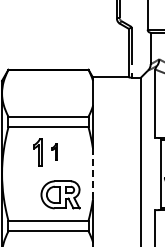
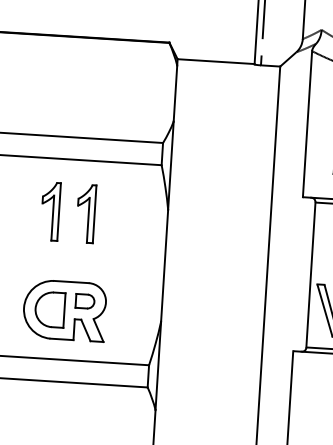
part: (54, 152) -> (85, 214), size x1.67
line: (92, 174) -> (163, 266), dashed -> solid
part: (60, 194) -> (64, 309), moved

